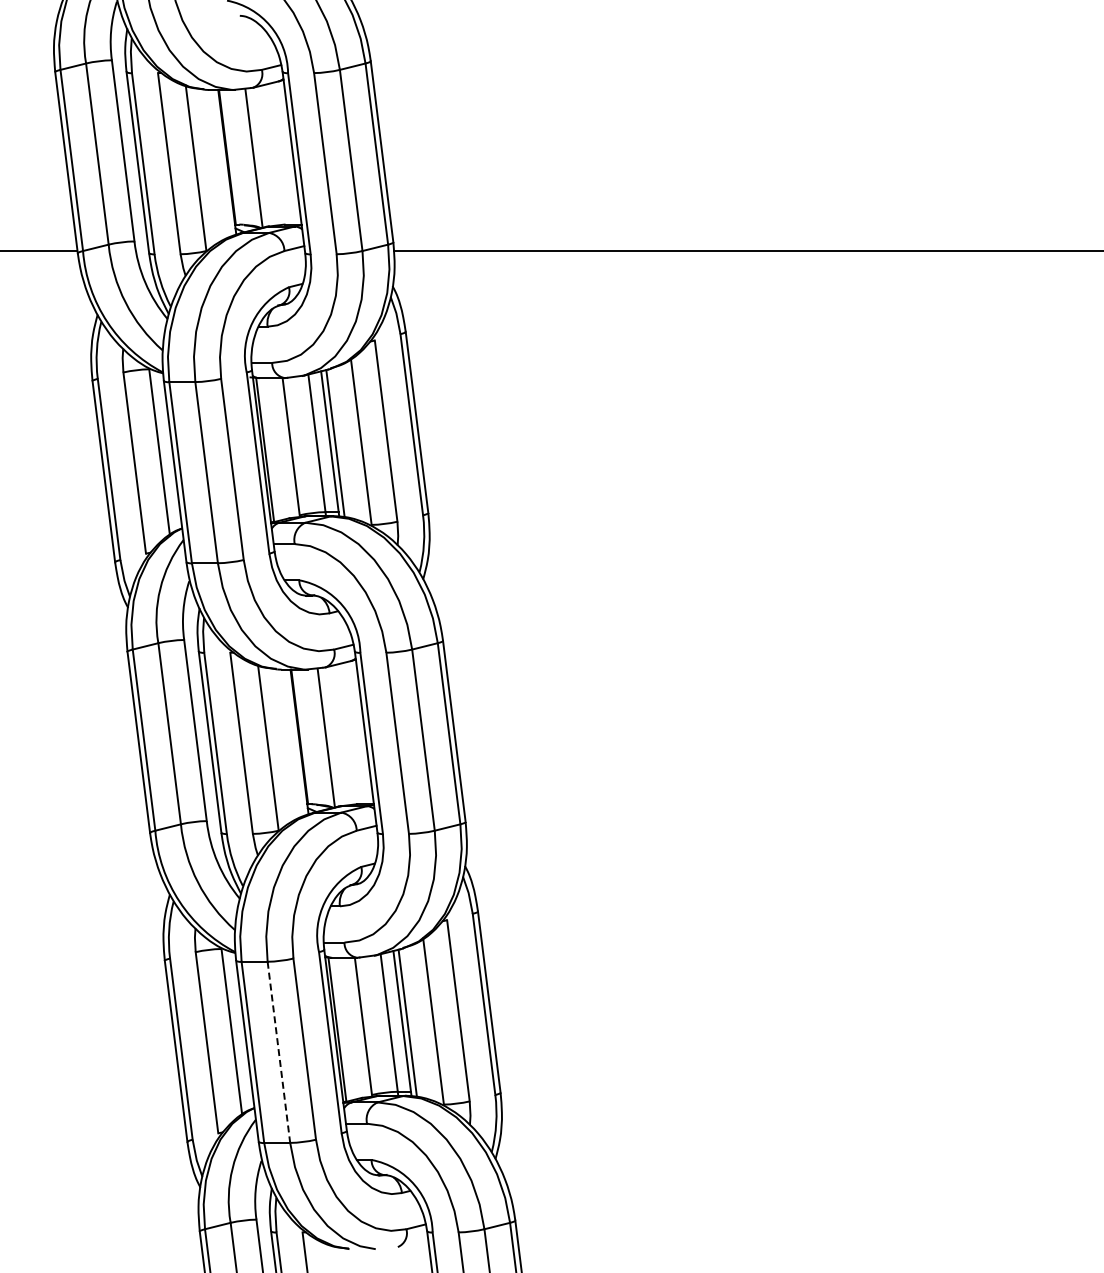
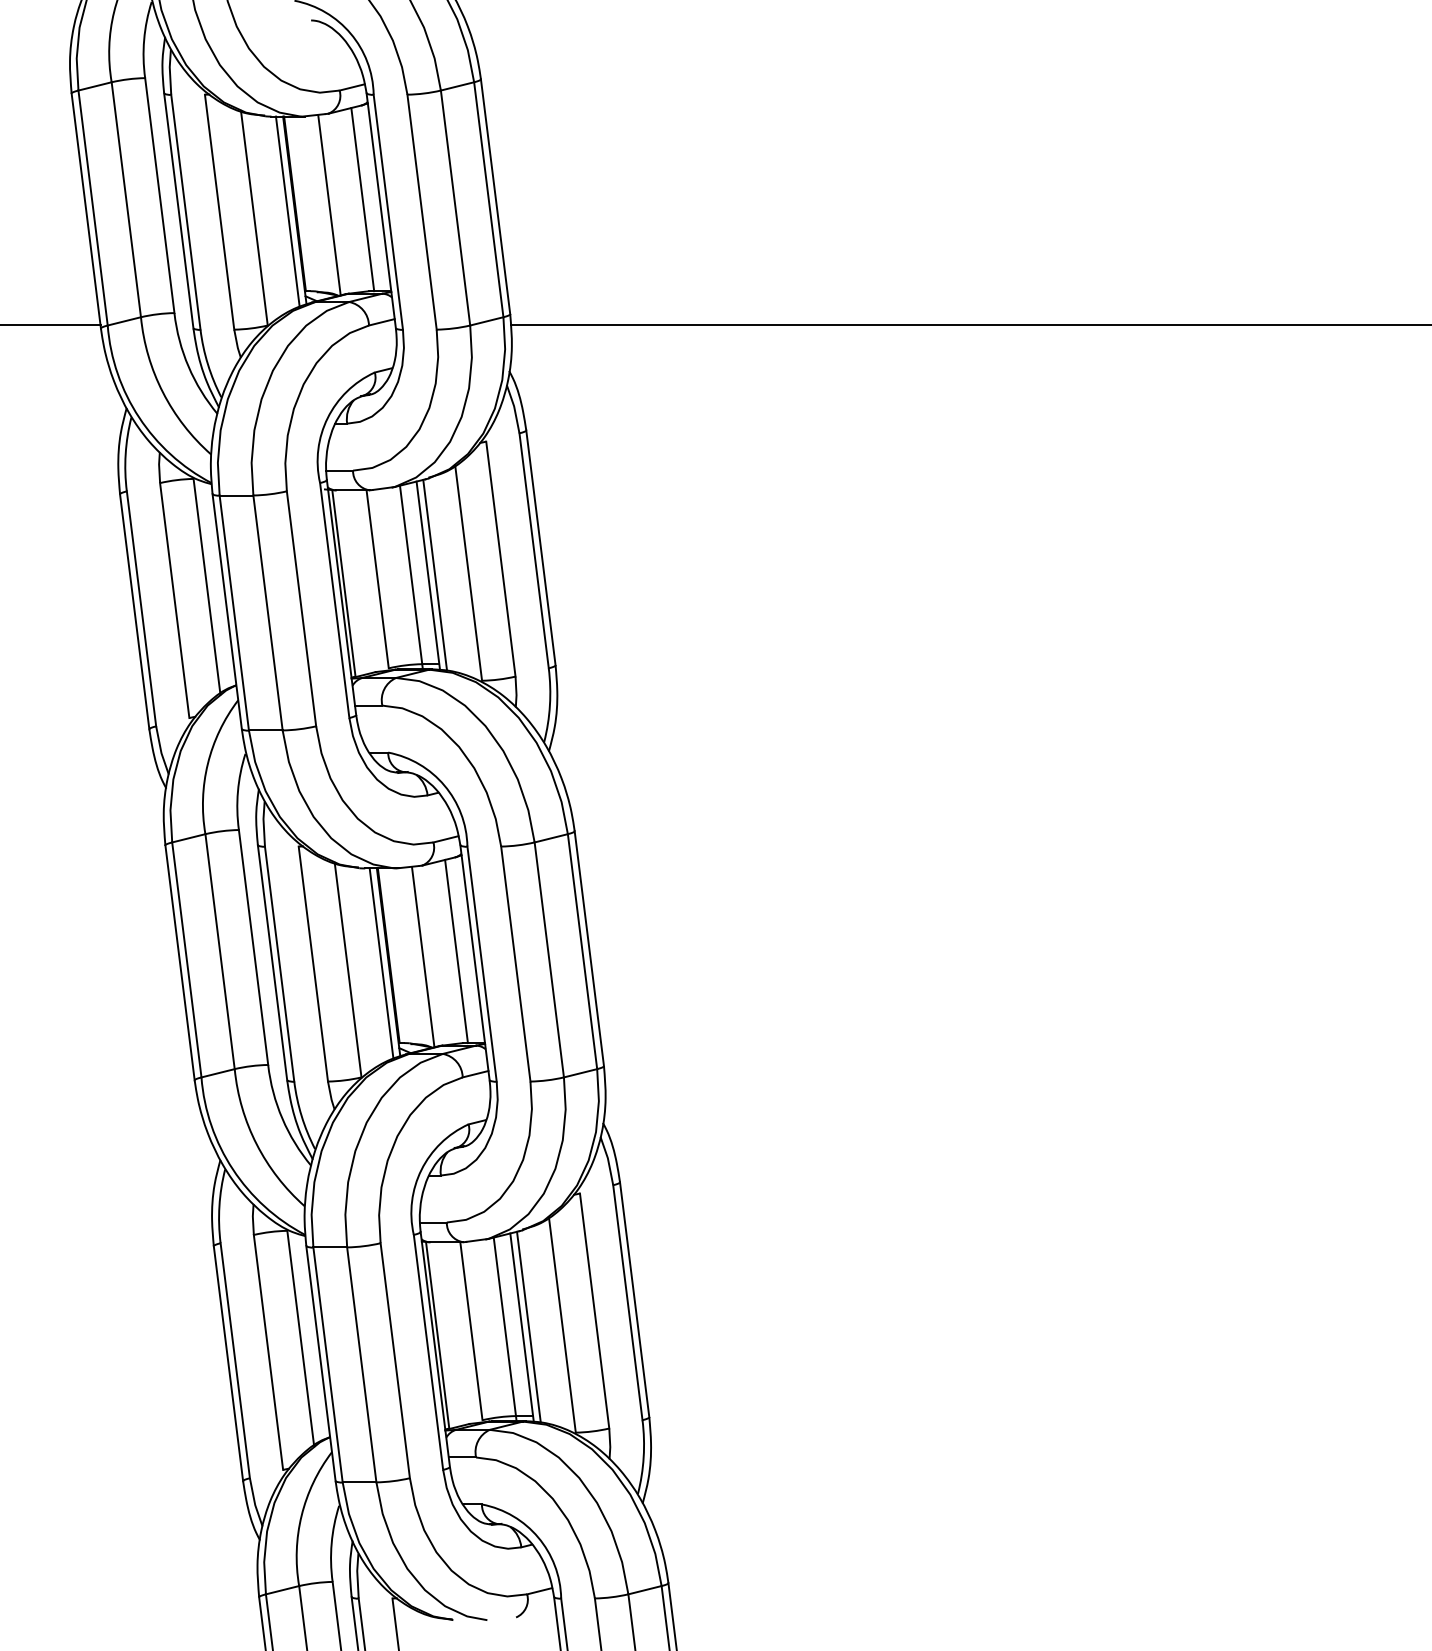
line: (279, 153) -> (362, 199), added
line: (221, 162) -> (287, 210), added
line: (351, 733) -> (455, 951), added
line: (294, 742) -> (381, 962), added
line: (278, 1052) -> (361, 1365), dashed -> solid

